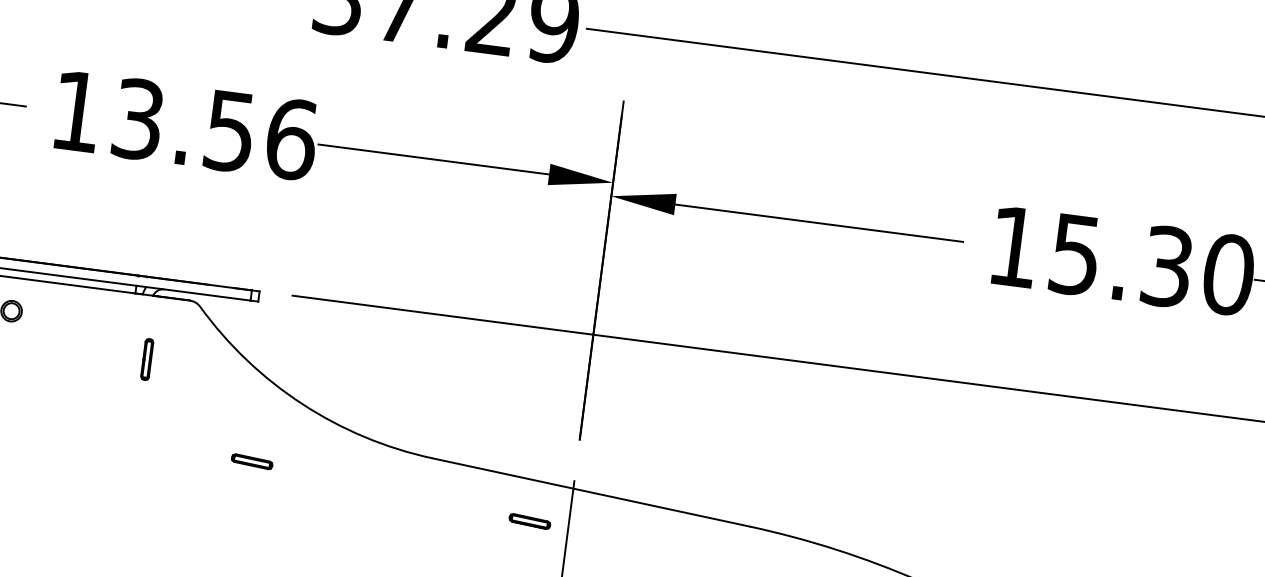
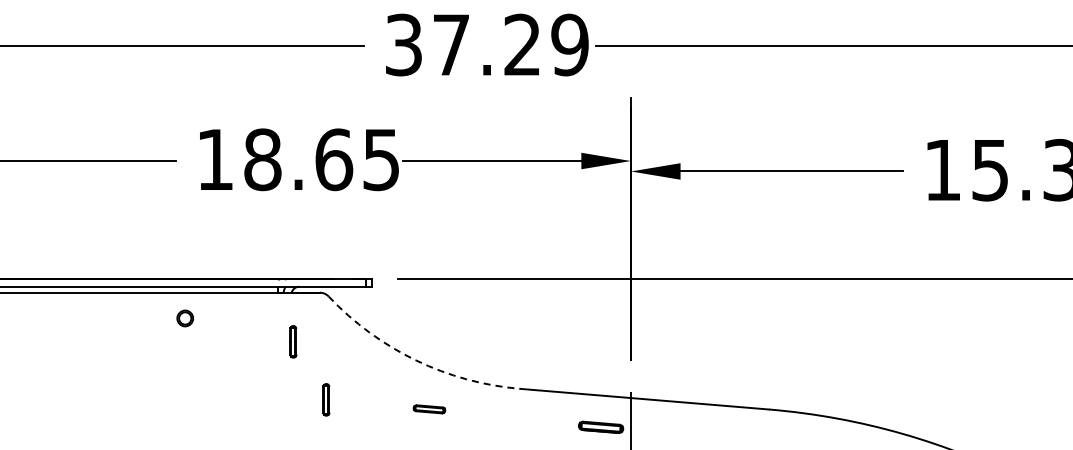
text: (215, 129) -> (322, 159), 13.56 -> 18.65
arc: (302, 404) -> (416, 360), solid -> dashed
part: (180, 439) -> (326, 399), added
part: (252, 461) -> (429, 409), moved
part: (529, 521) -> (600, 427), size x1.4

